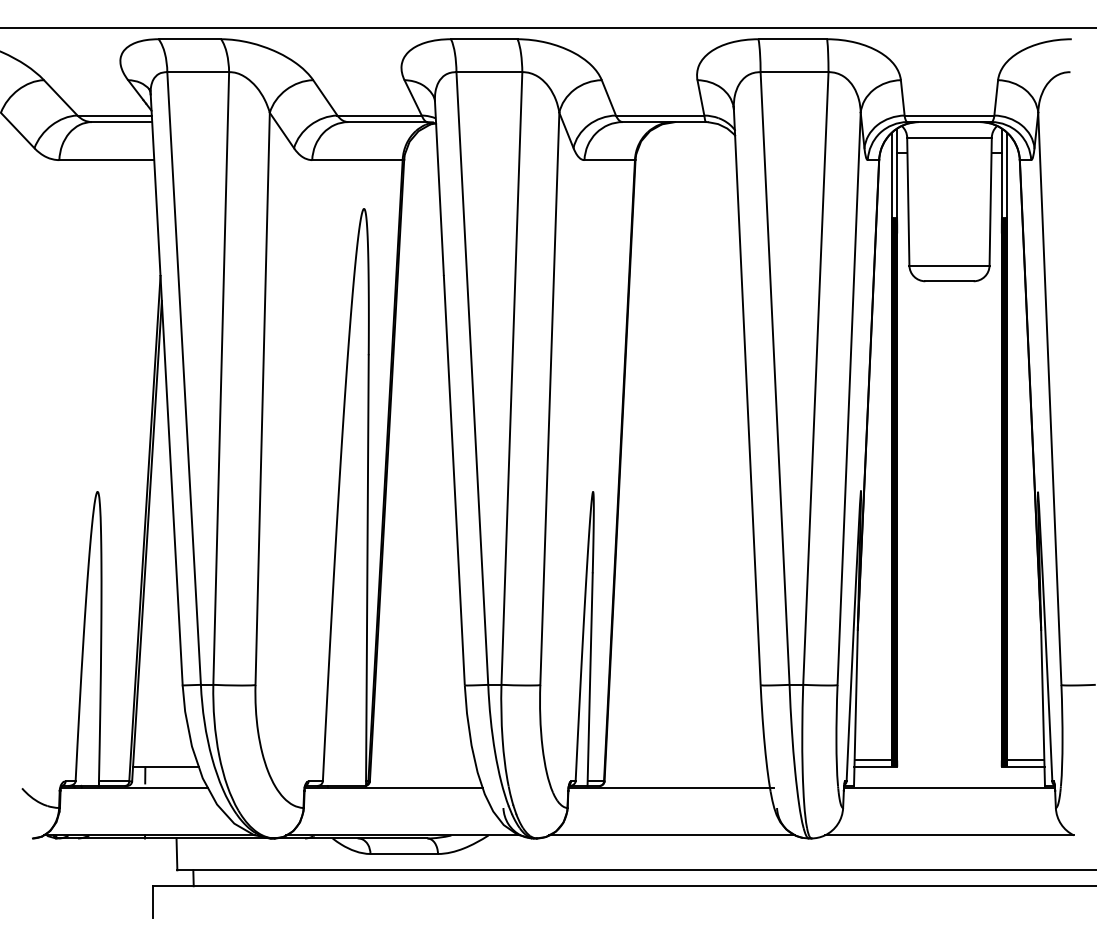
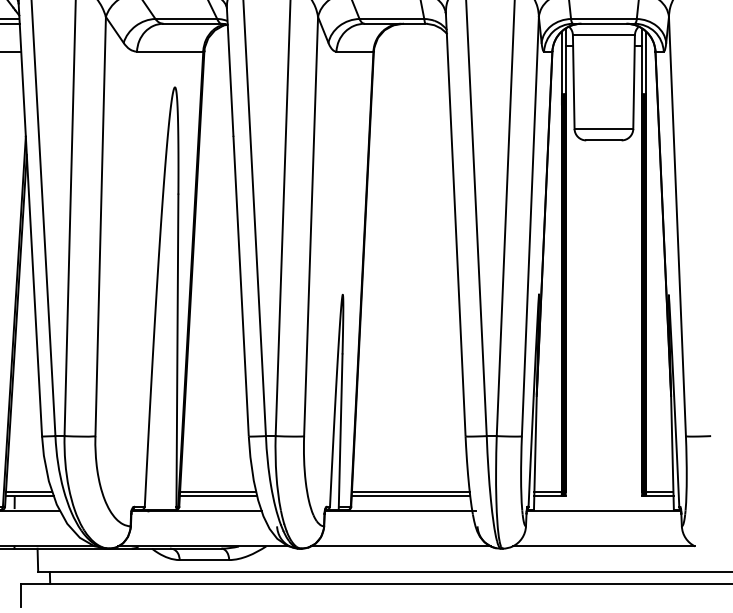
line: (164, 760) -> (28, 491), added
line: (422, 760) -> (217, 491), added
line: (685, 760) -> (410, 491), added
line: (423, 766) -> (218, 495), added
line: (686, 766) -> (411, 495), added

